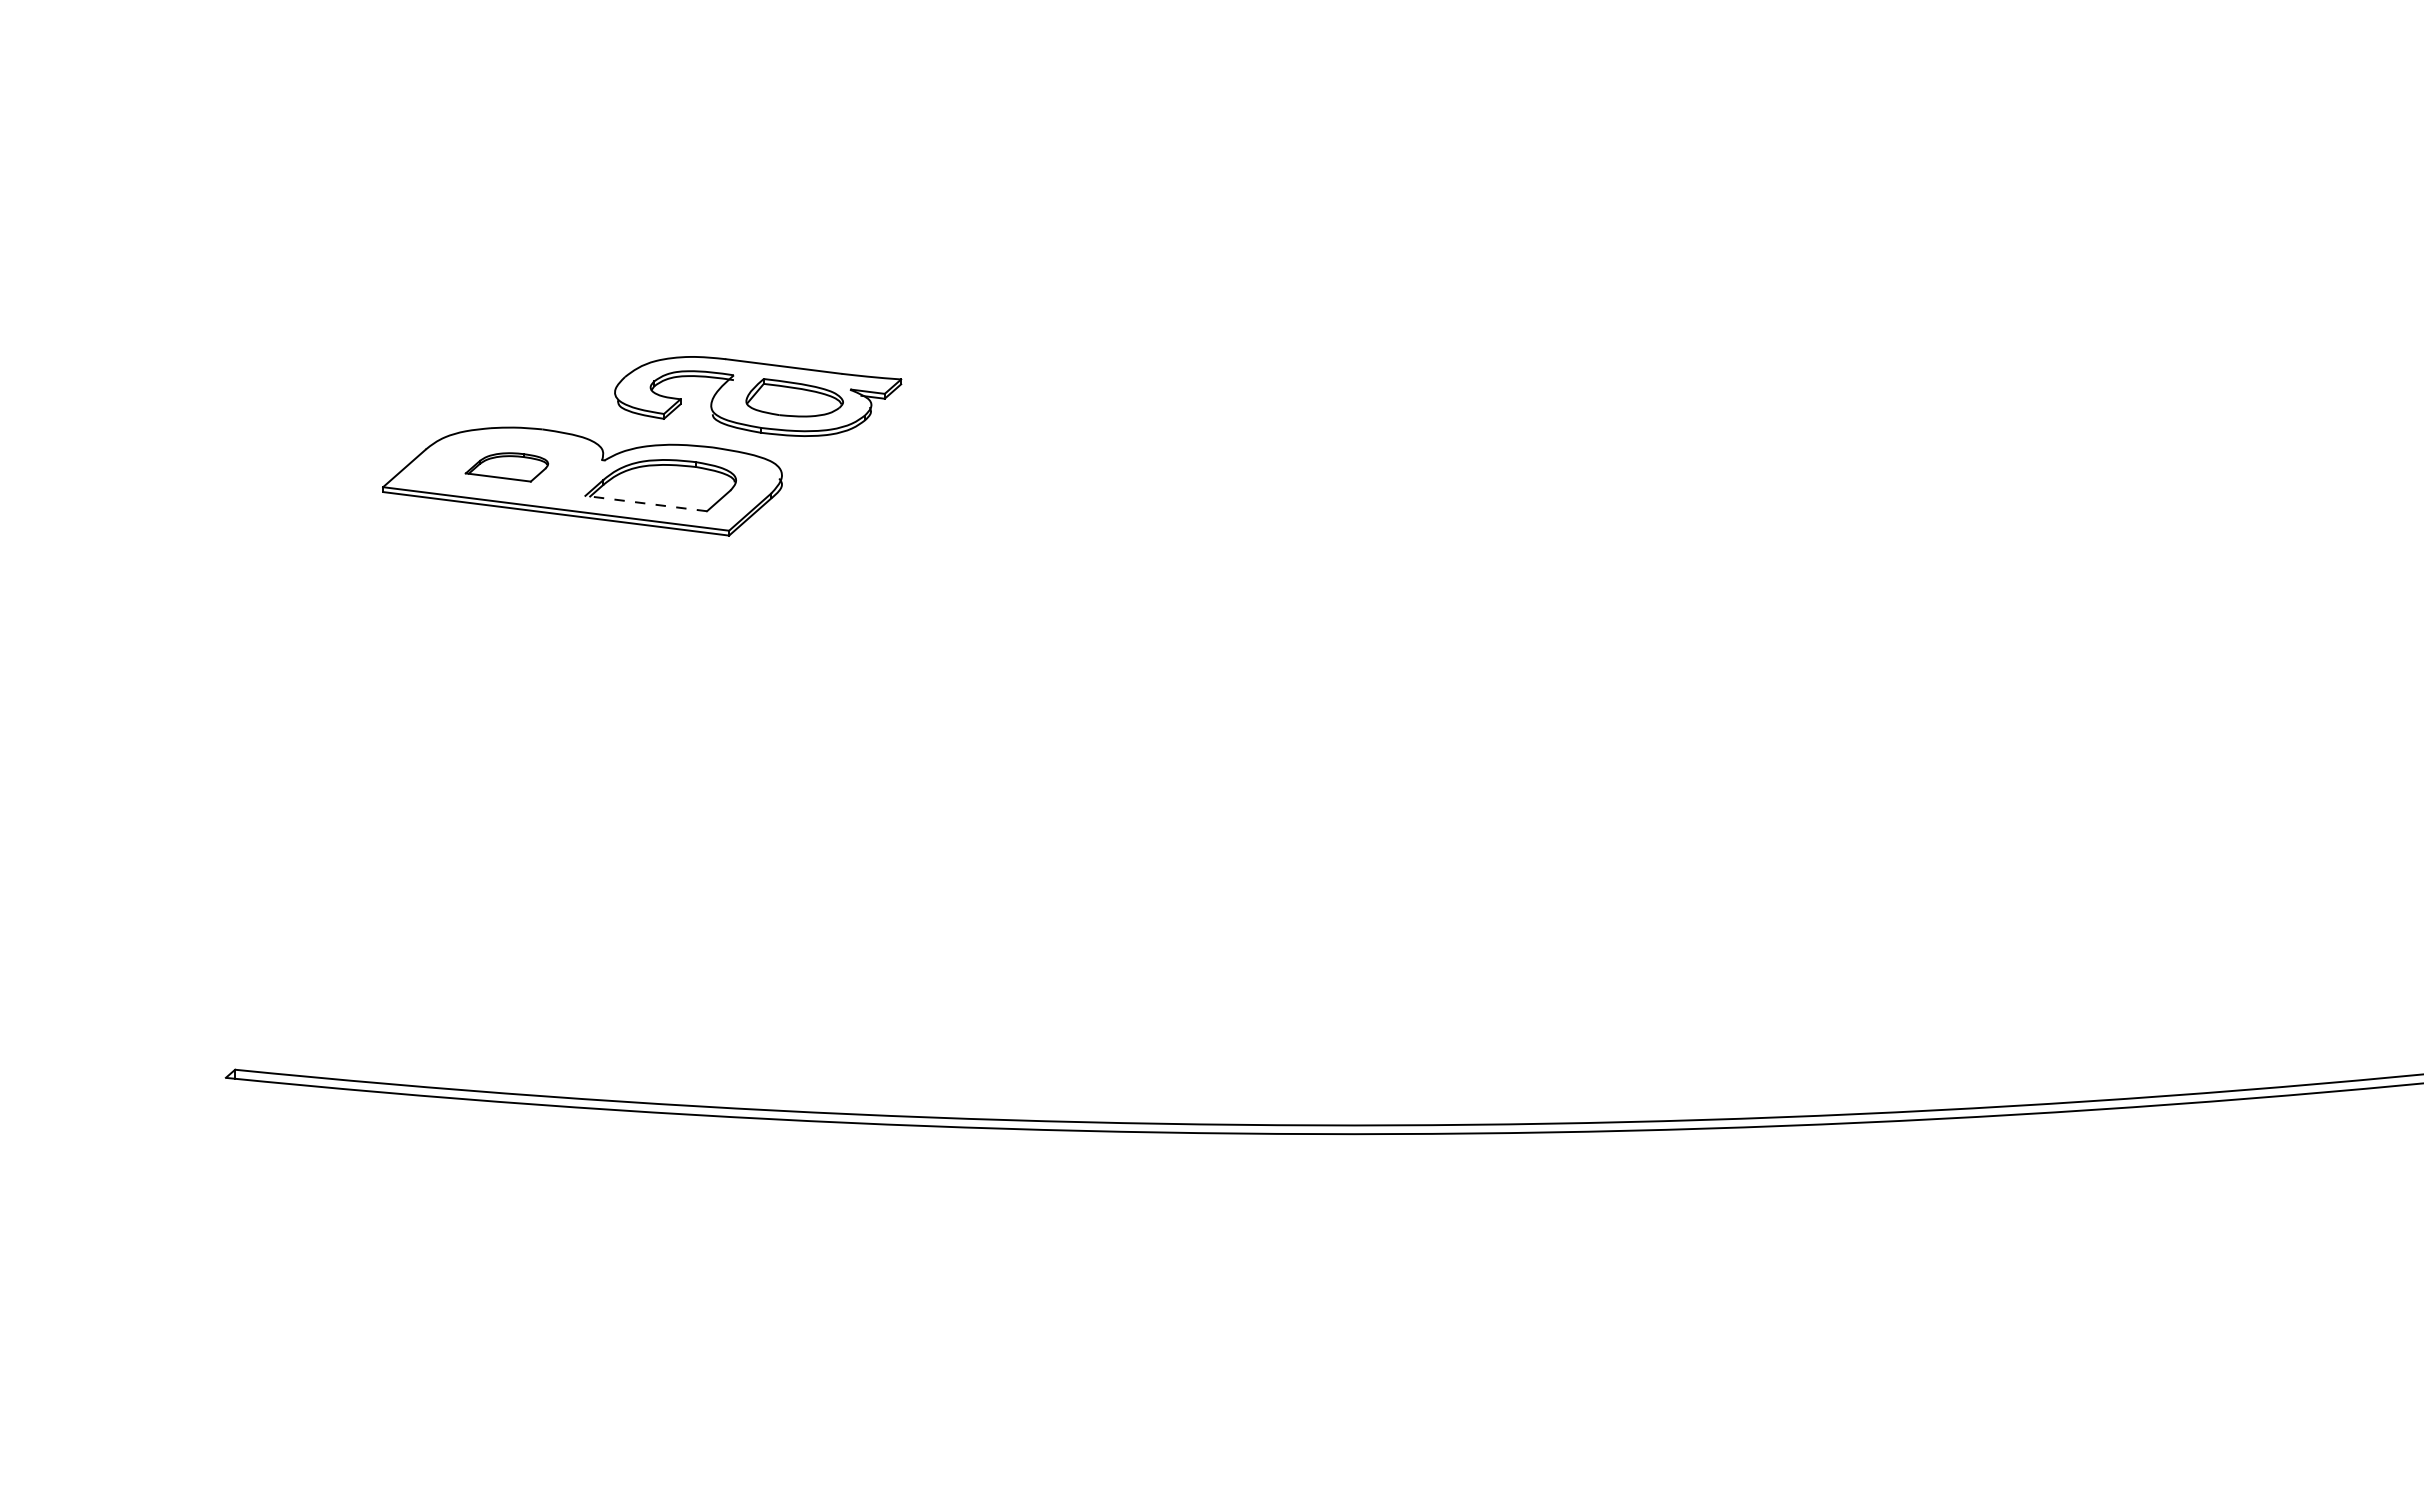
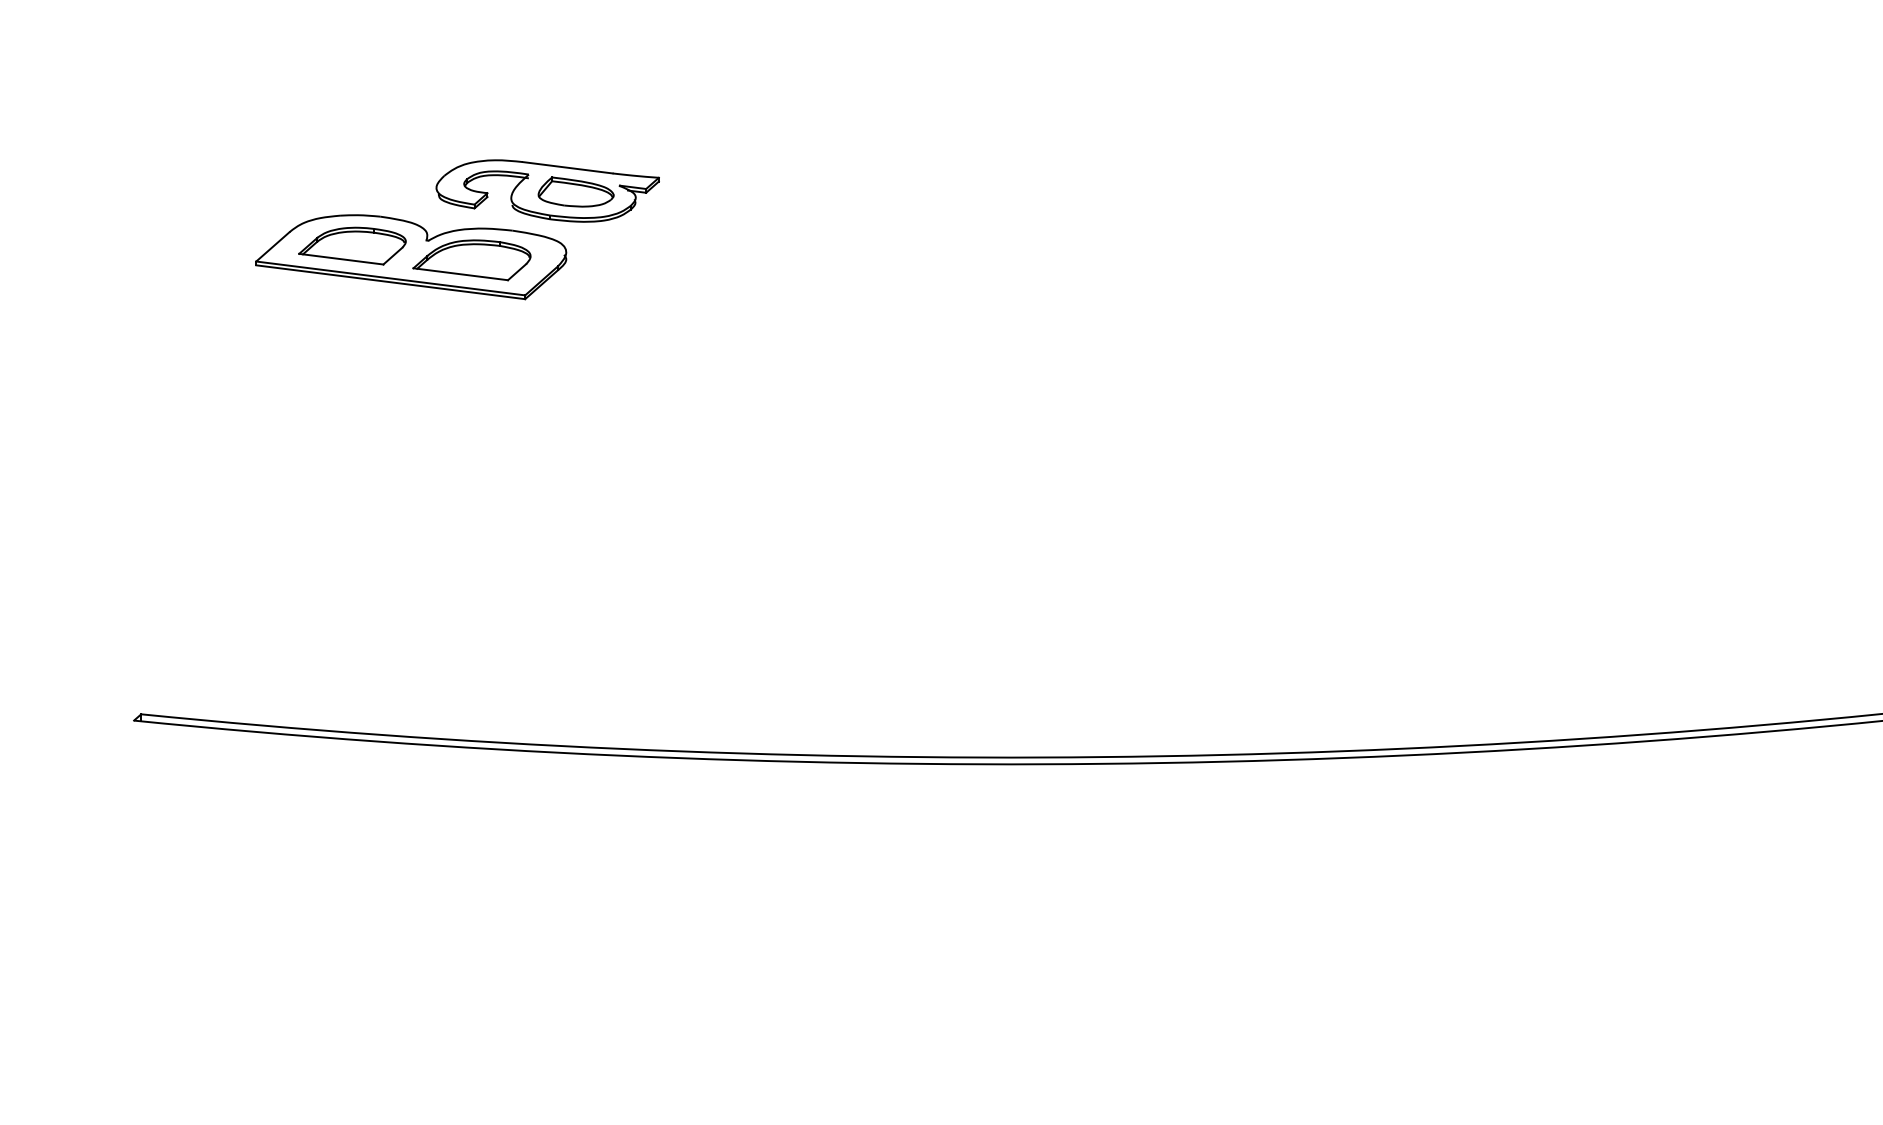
part: (506, 467) -> (352, 246), size x1.67
line: (645, 503) -> (460, 274), dashed -> solid

